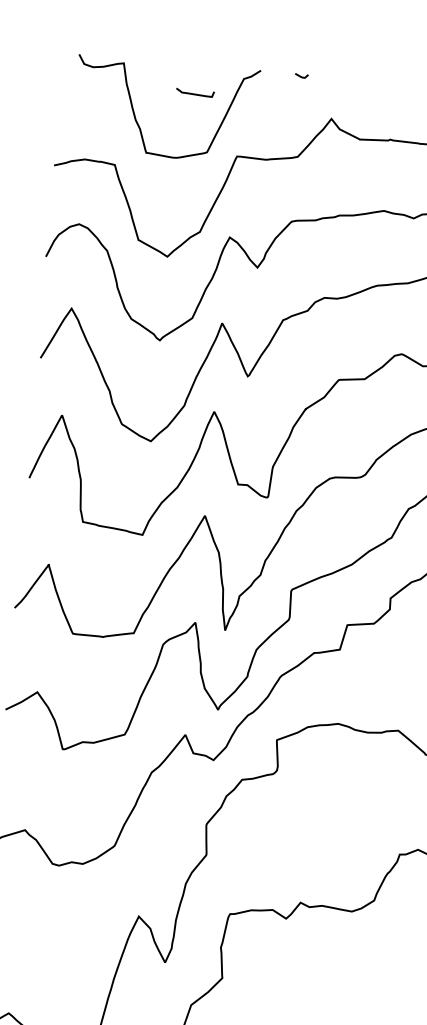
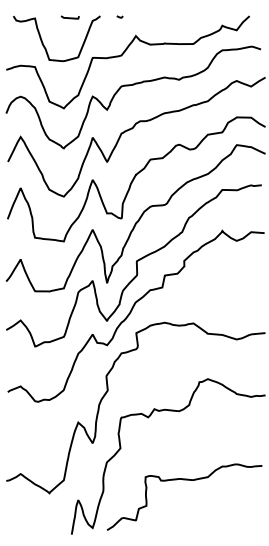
curve: (193, 92) -> (69, 17), moved

